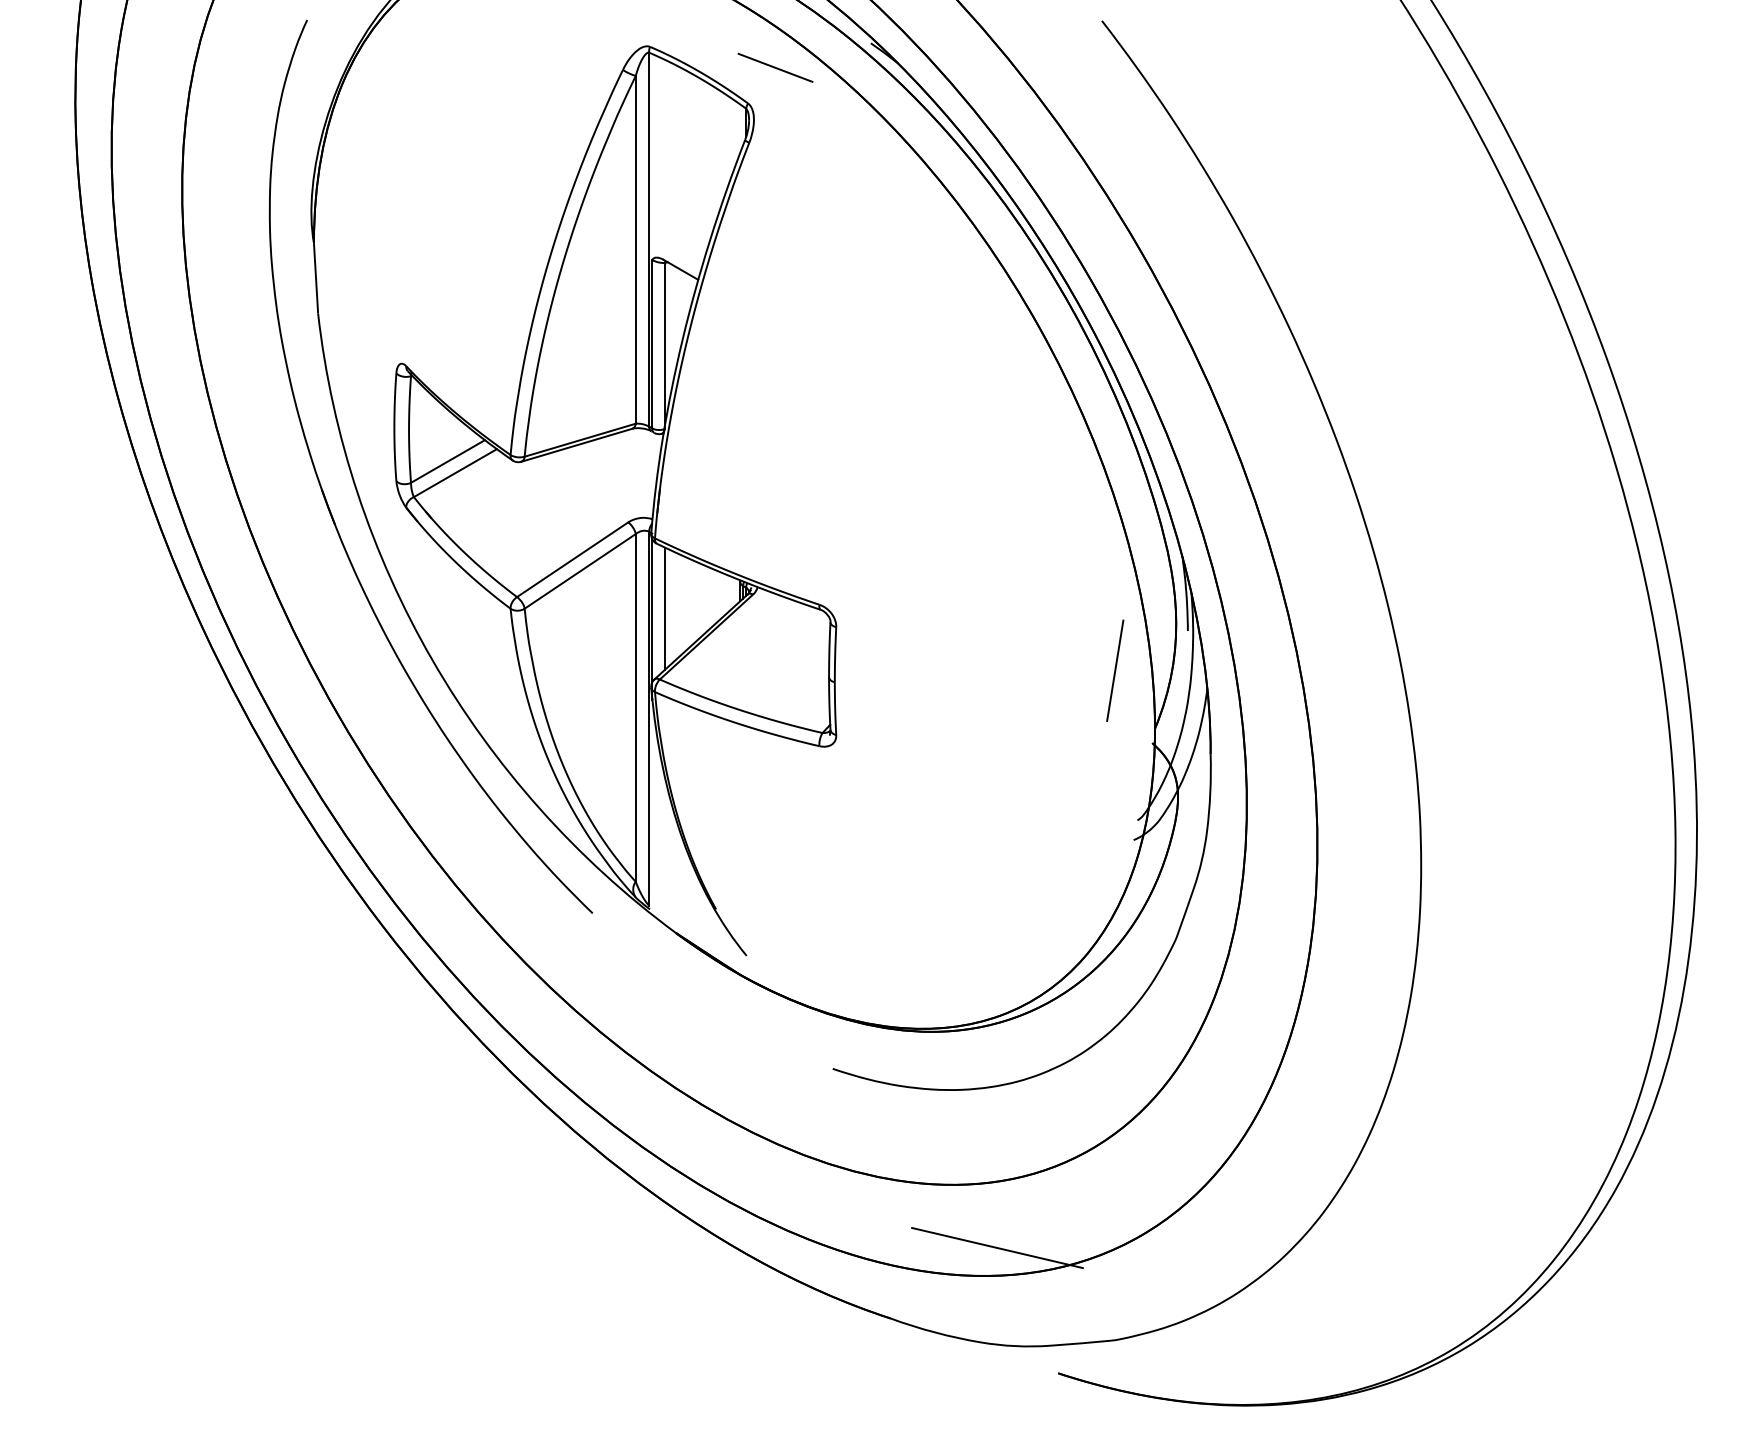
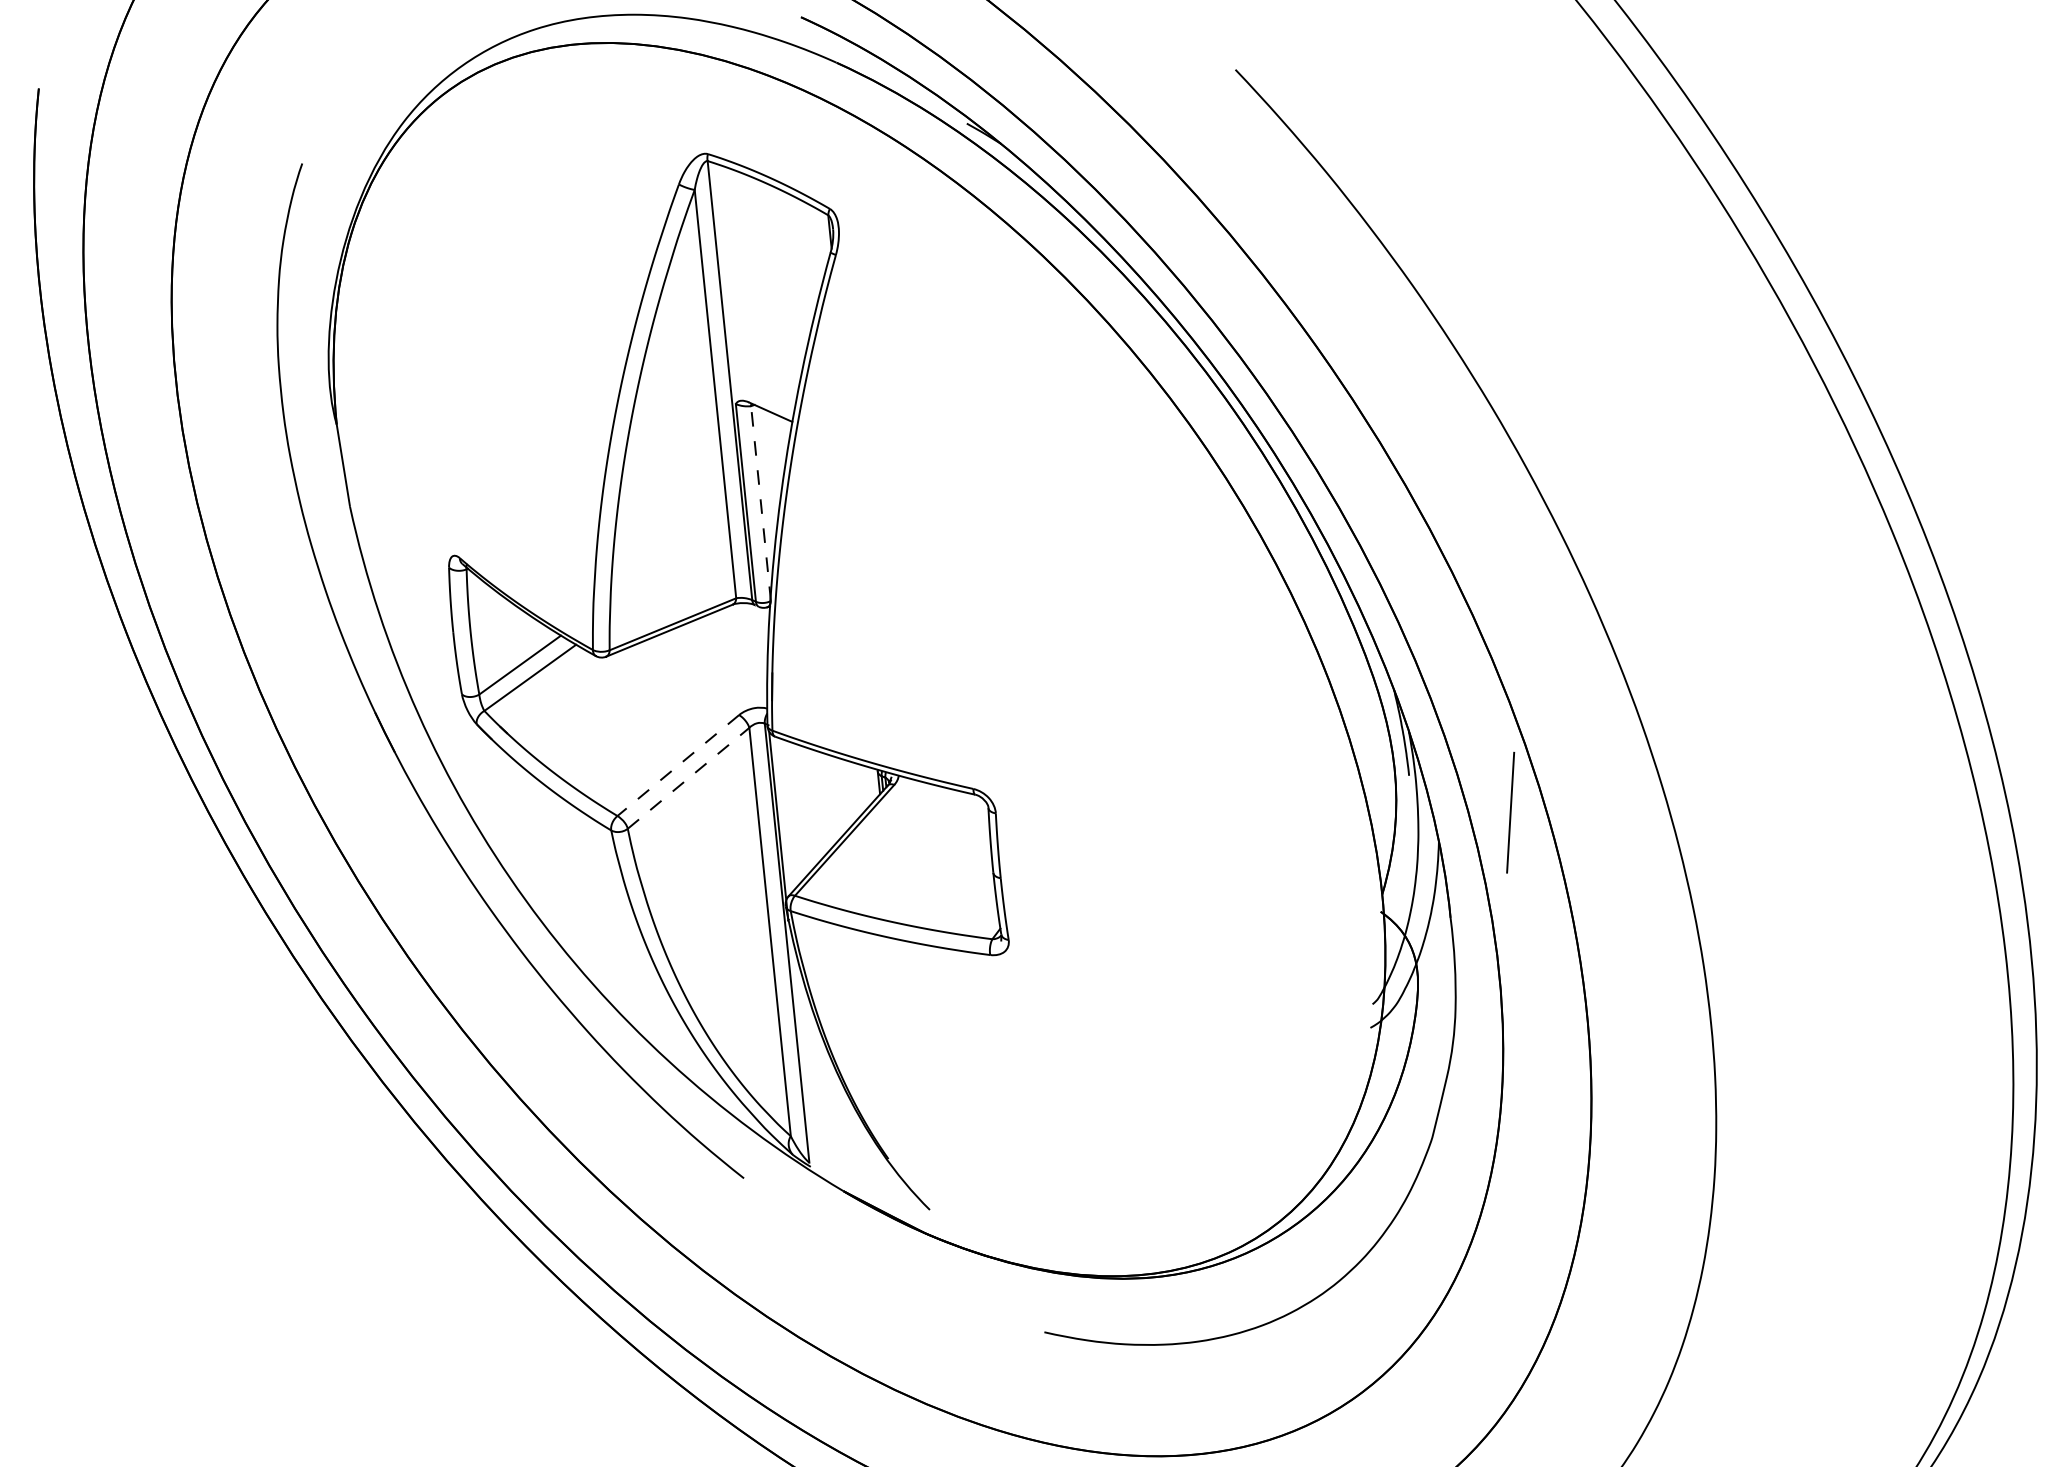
line: (775, 67) -> (857, 163), removed
line: (664, 345) -> (760, 503), solid -> dashed
line: (572, 559) -> (678, 765), solid -> dashed
line: (580, 571) -> (688, 778), solid -> dashed
line: (664, 608) -> (791, 811), removed
line: (1115, 670) -> (1510, 812), moved

